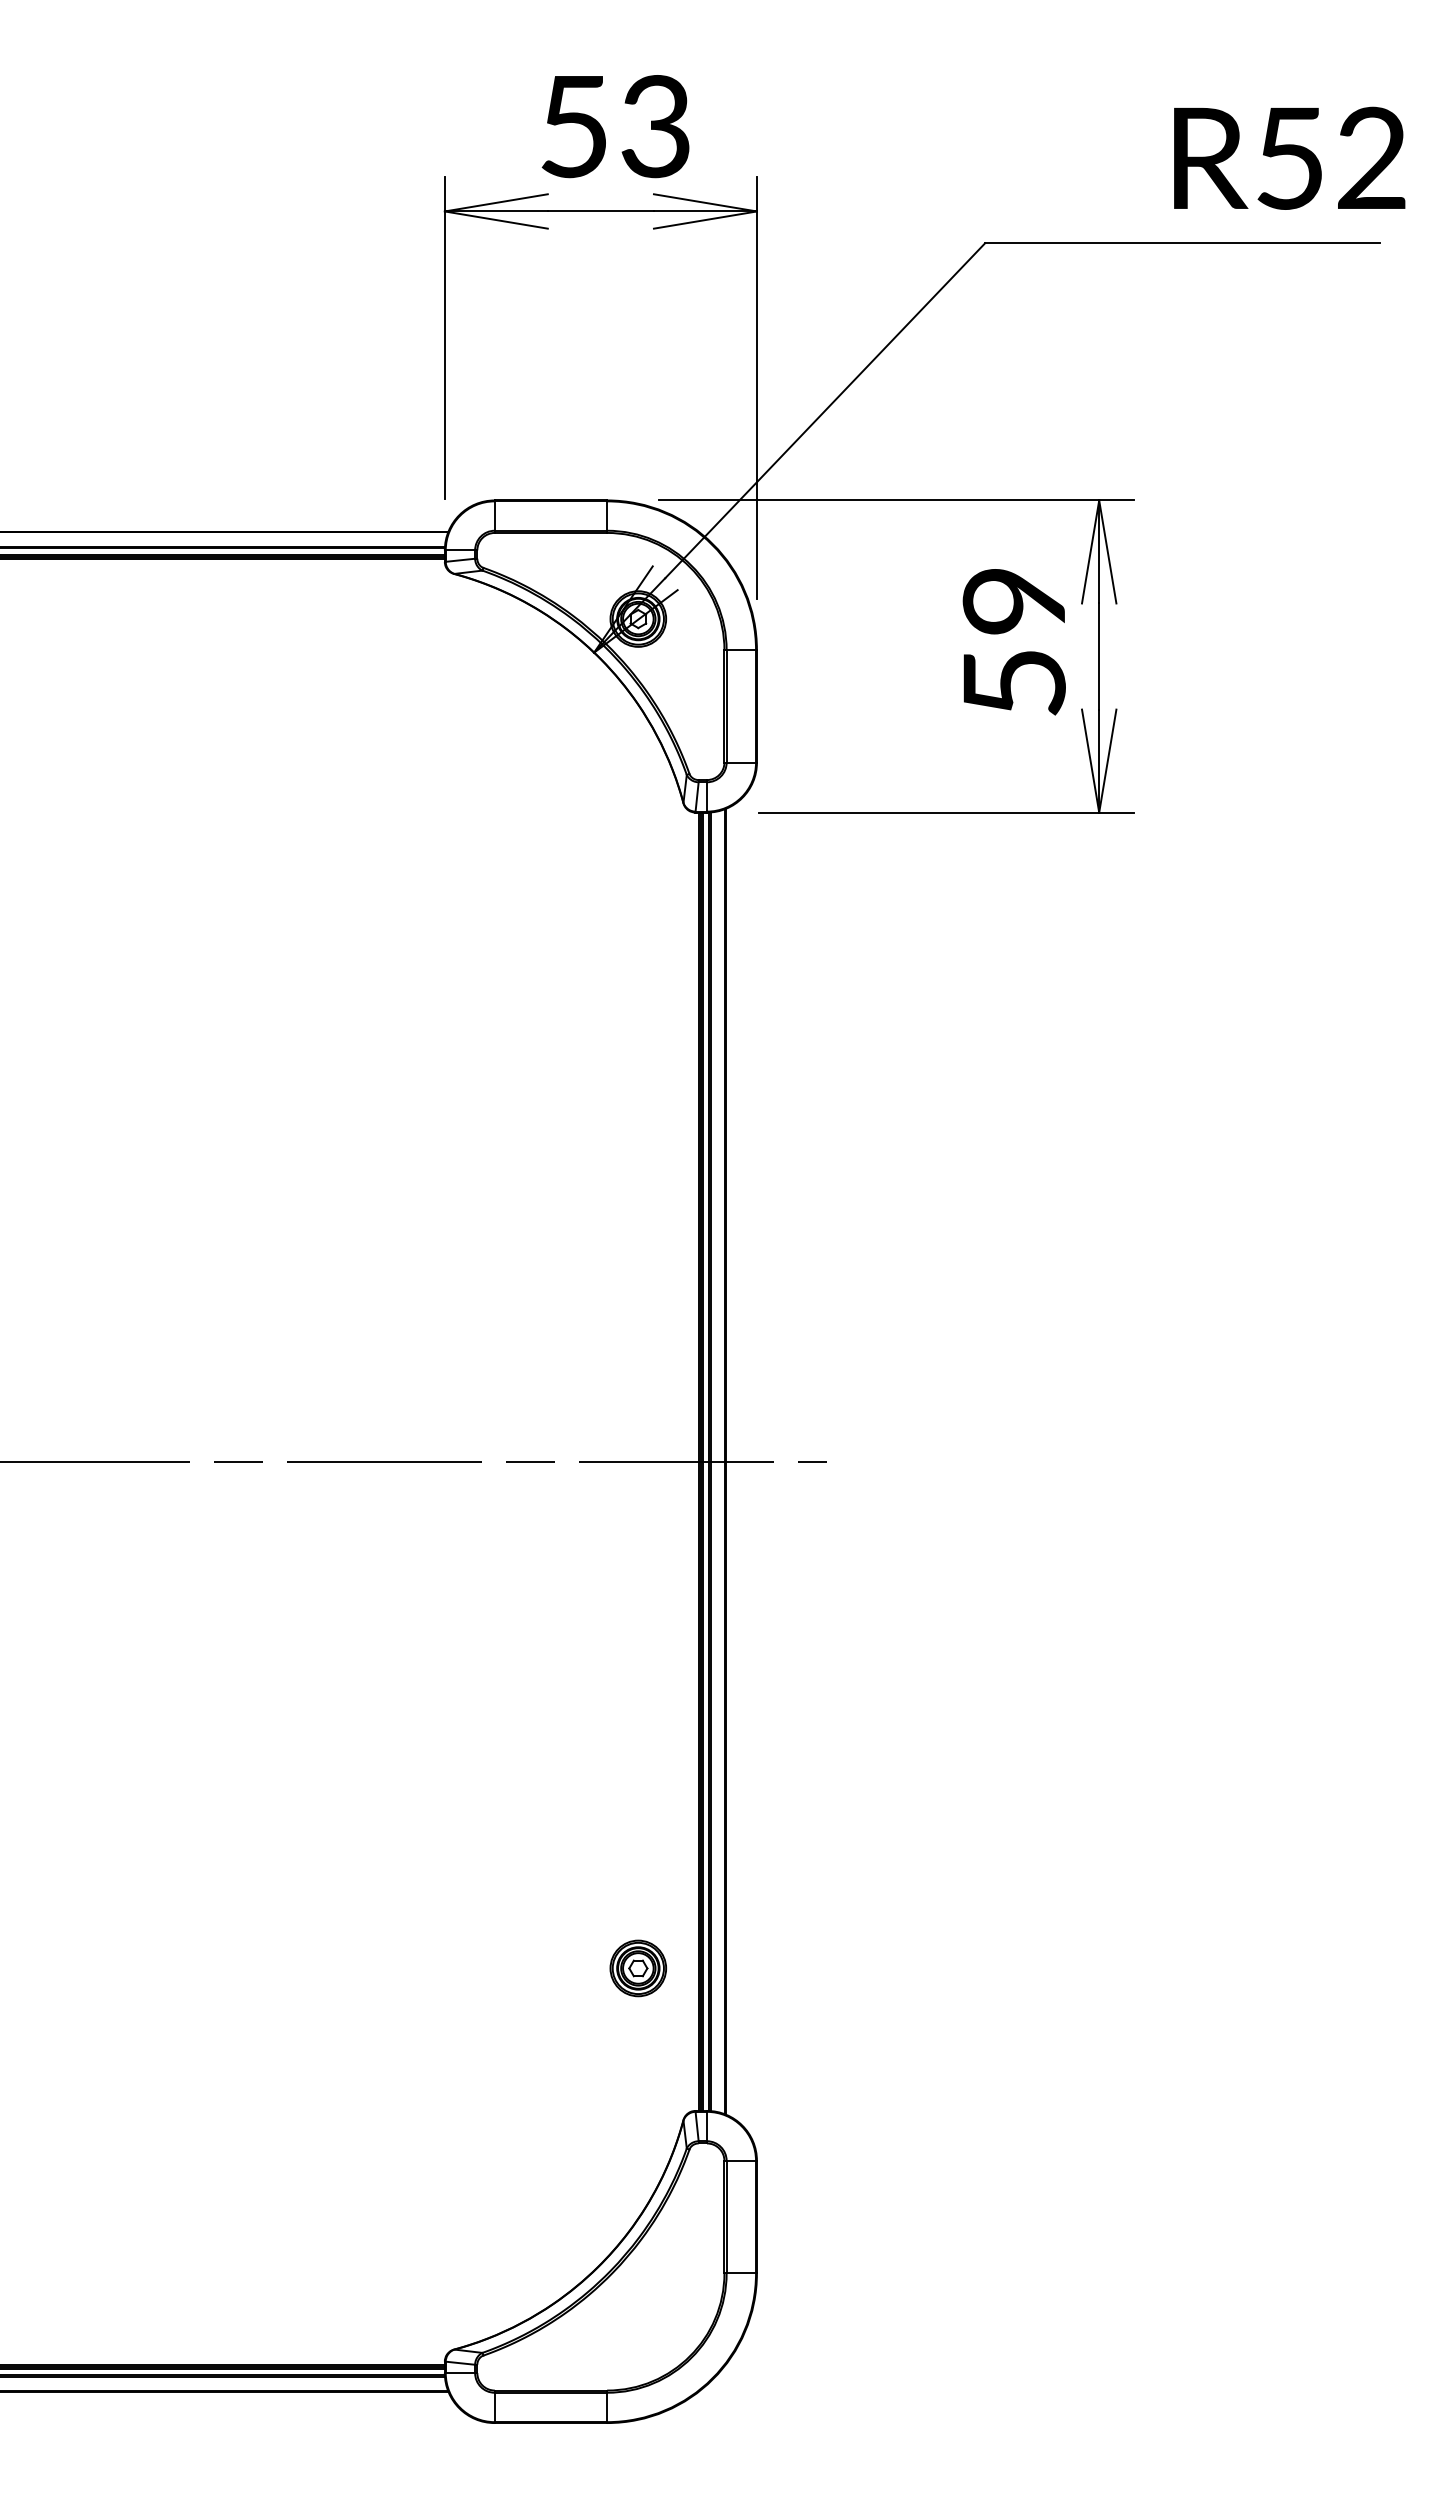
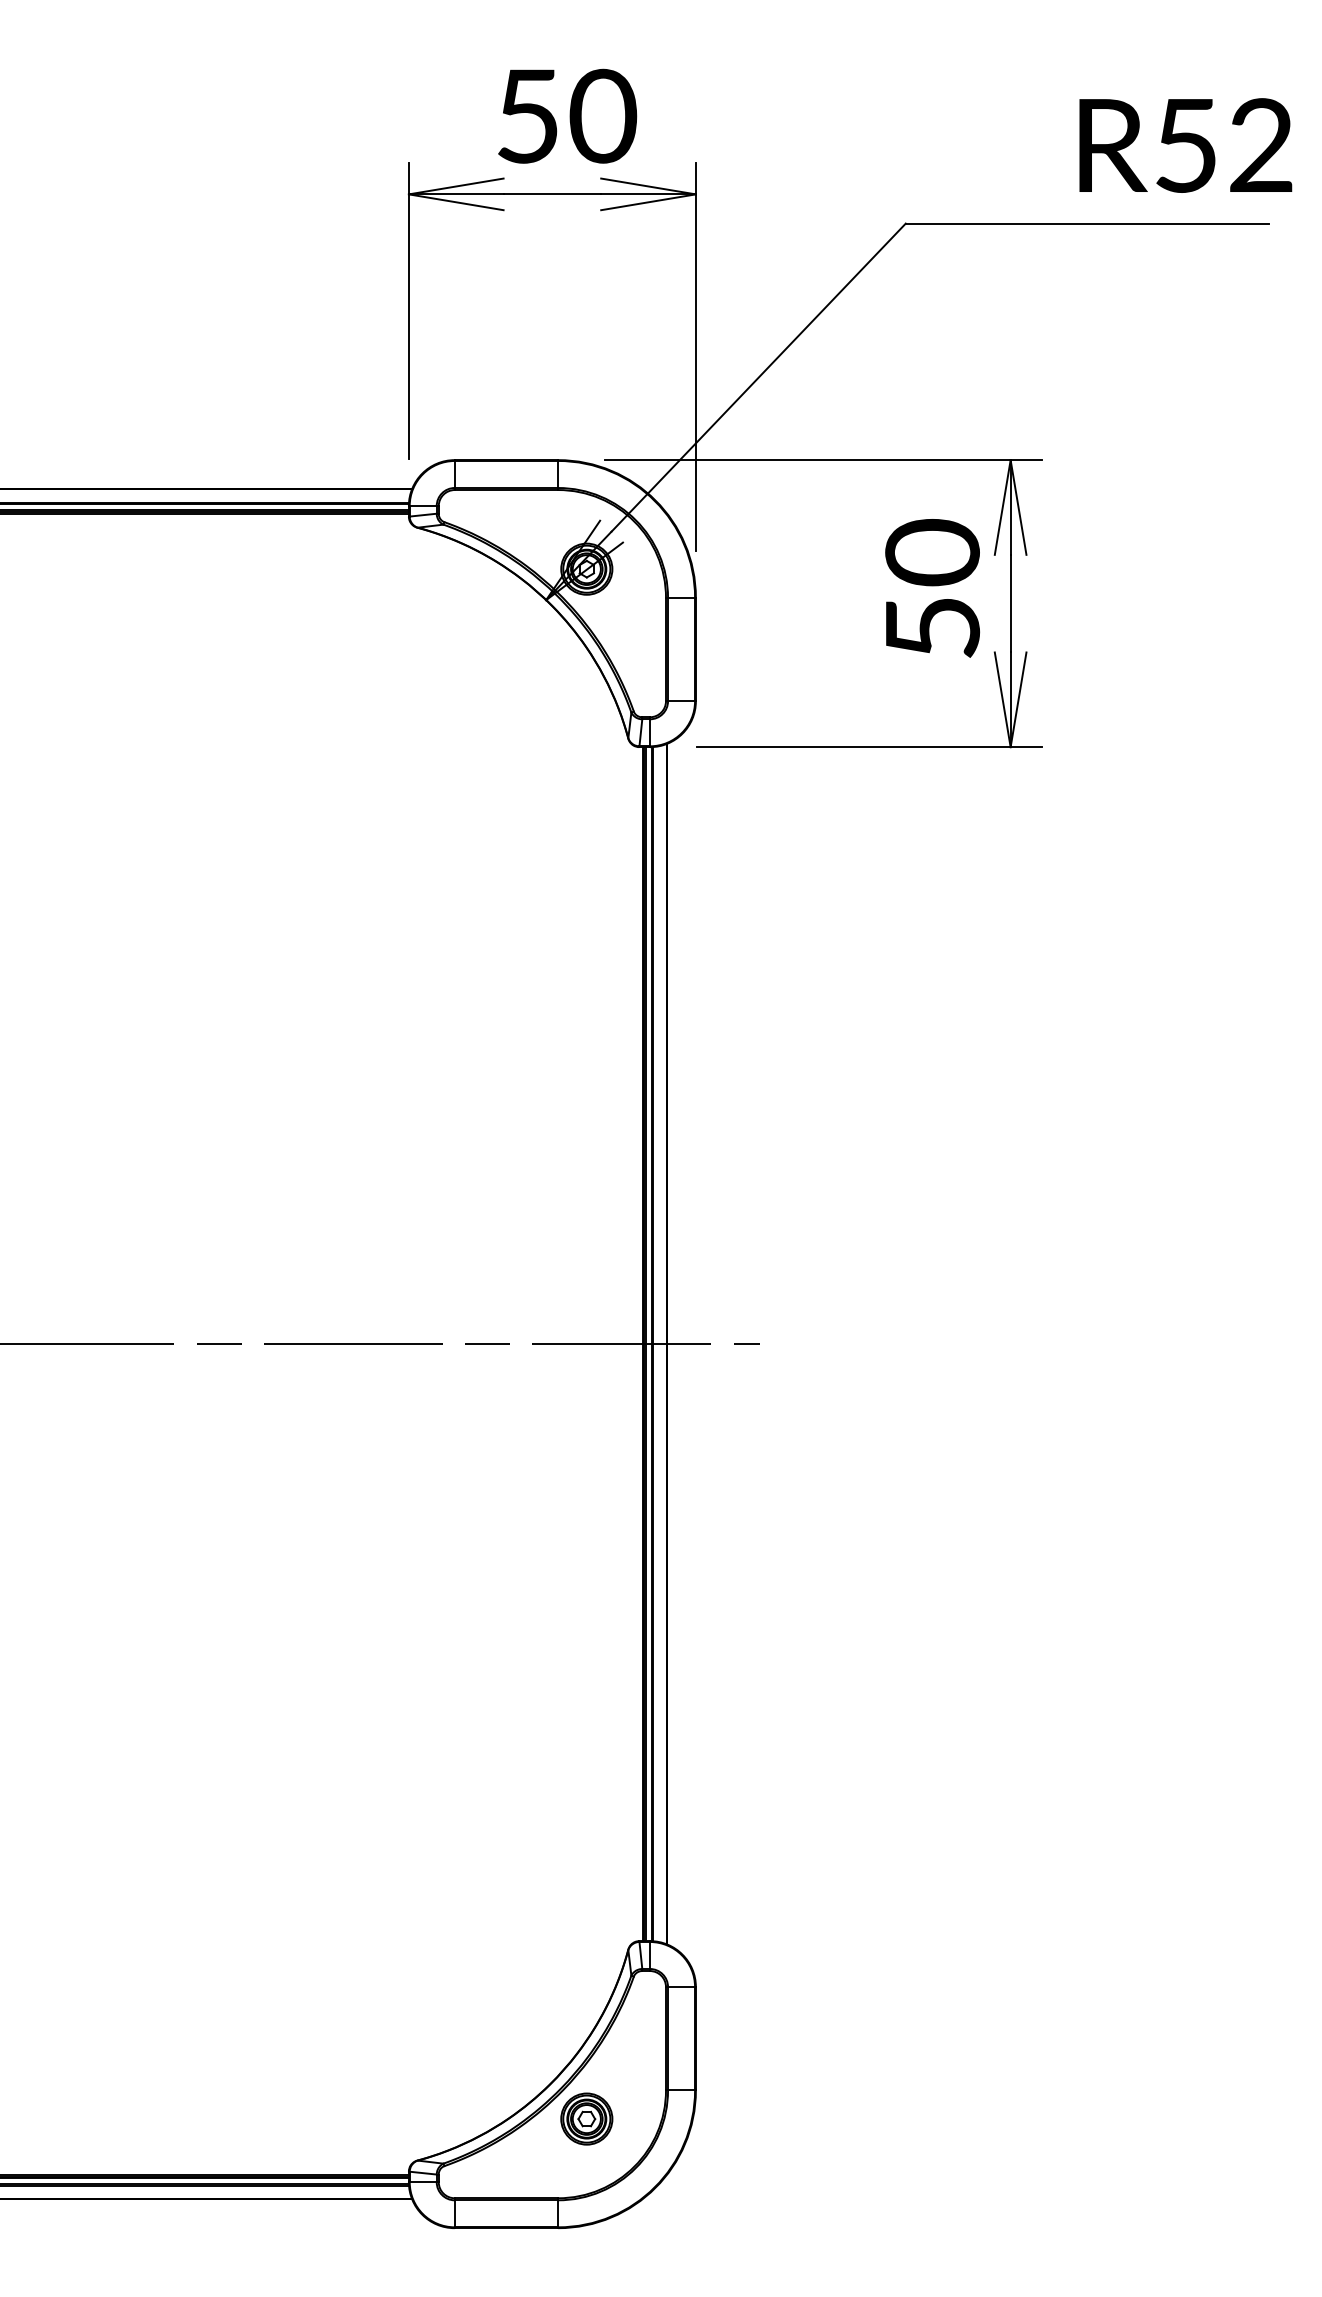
text: (655, 126) -> (602, 116), 53 -> 50
text: (1014, 600) -> (932, 552), 59 -> 50
part: (638, 1968) -> (586, 2119), moved

